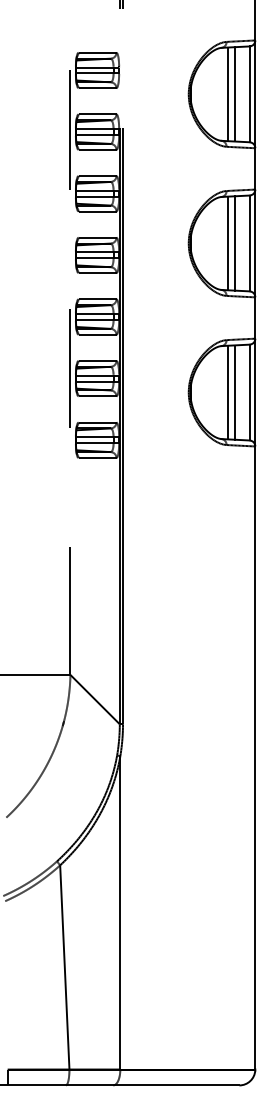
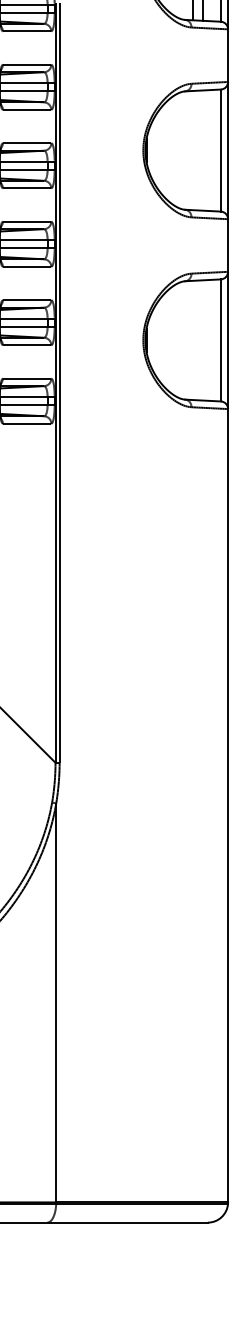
line: (227, 243) -> (192, 150), removed
line: (235, 243) -> (202, 150), removed
line: (227, 392) -> (192, 340), removed
line: (235, 392) -> (202, 340), removed

